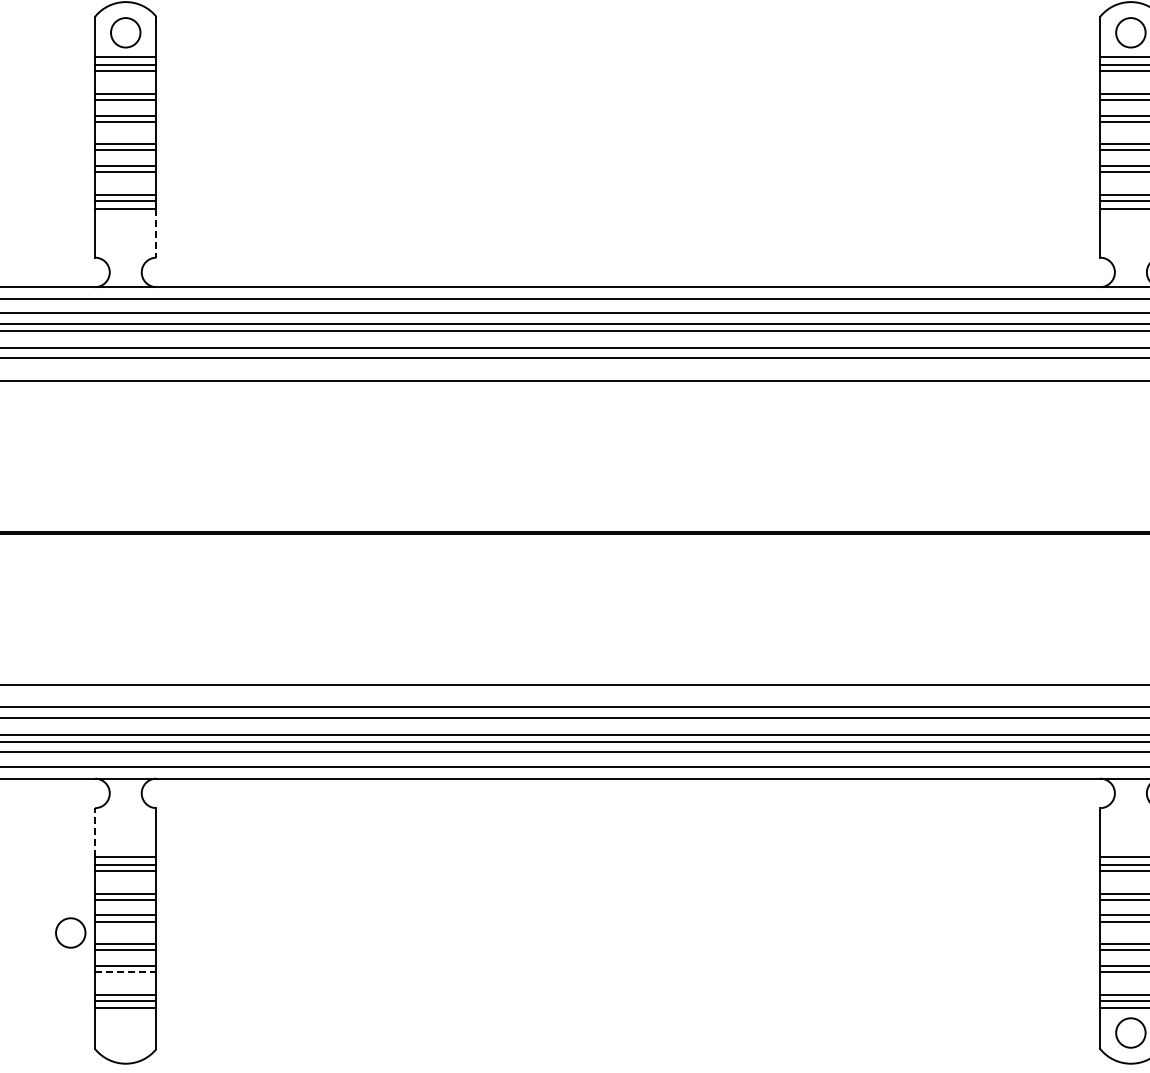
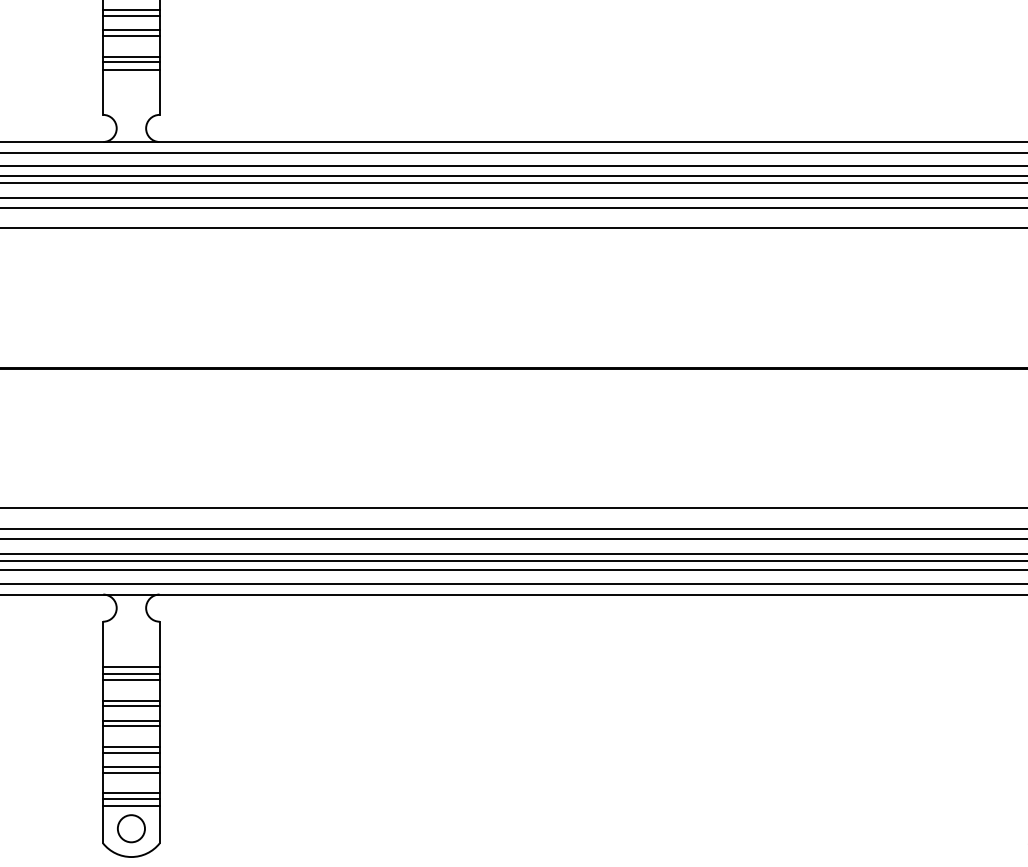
line: (156, 233) -> (159, 92), dashed -> solid
line: (95, 832) -> (103, 644), dashed -> solid
circle: (70, 932) -> (131, 828), moved
line: (125, 971) -> (131, 772), dashed -> solid

